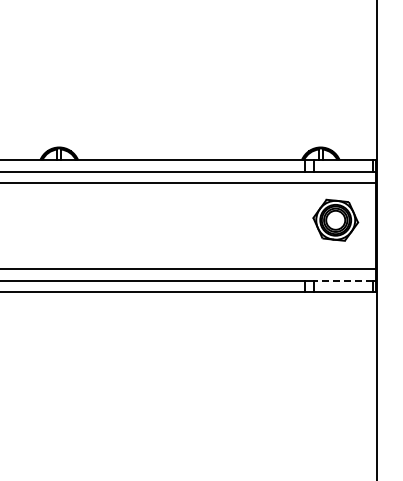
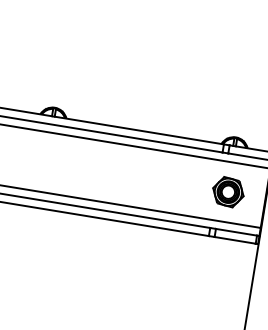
part: (335, 219) -> (228, 191), moved
line: (343, 280) -> (236, 232), dashed -> solid

